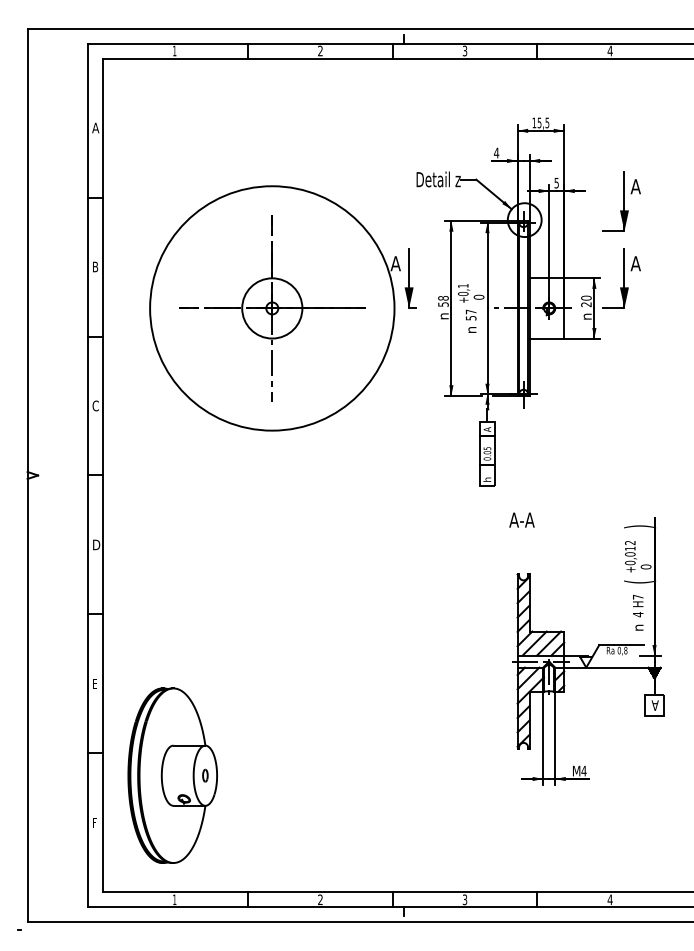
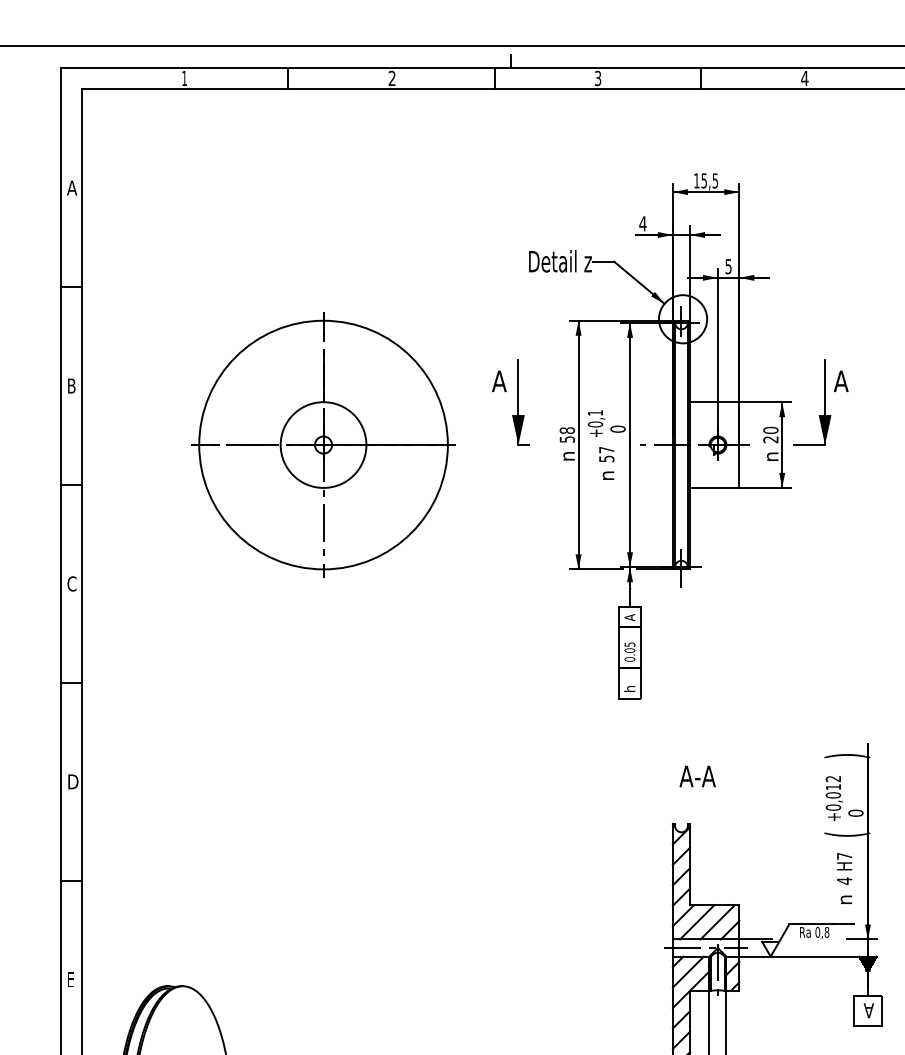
part: (621, 201) -> (820, 292), removed
circle: (272, 308) -> (323, 445), size x0.71
text: (521, 519) -> (696, 775), moved

